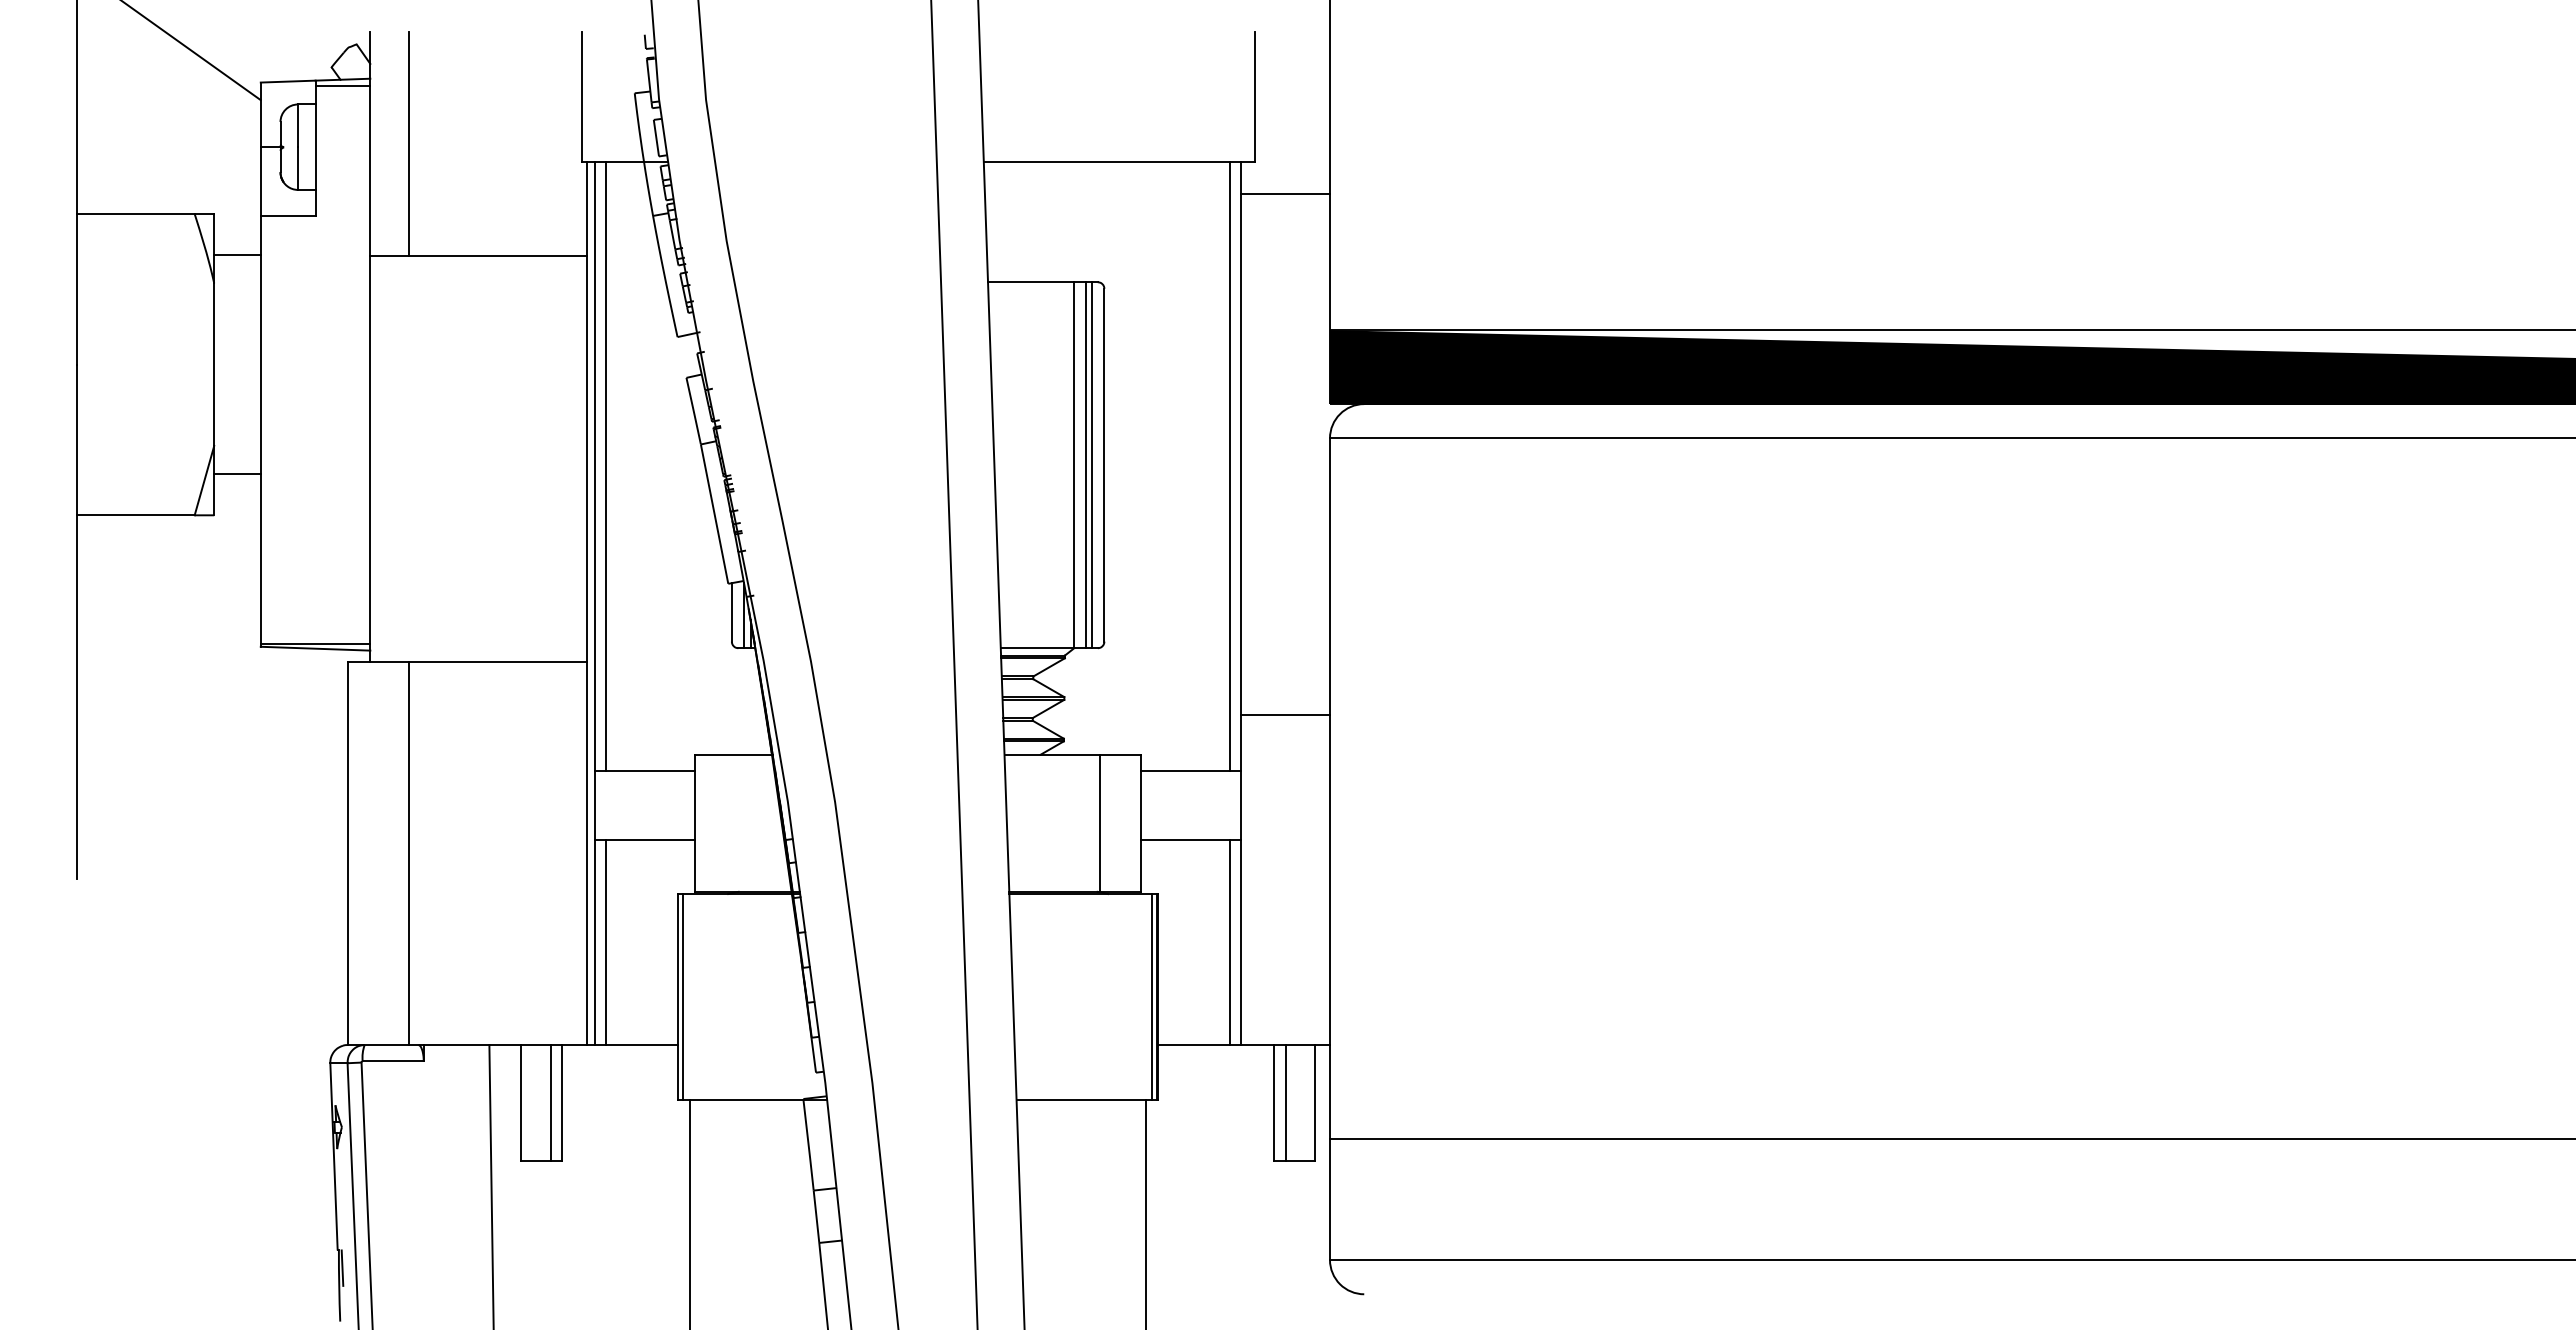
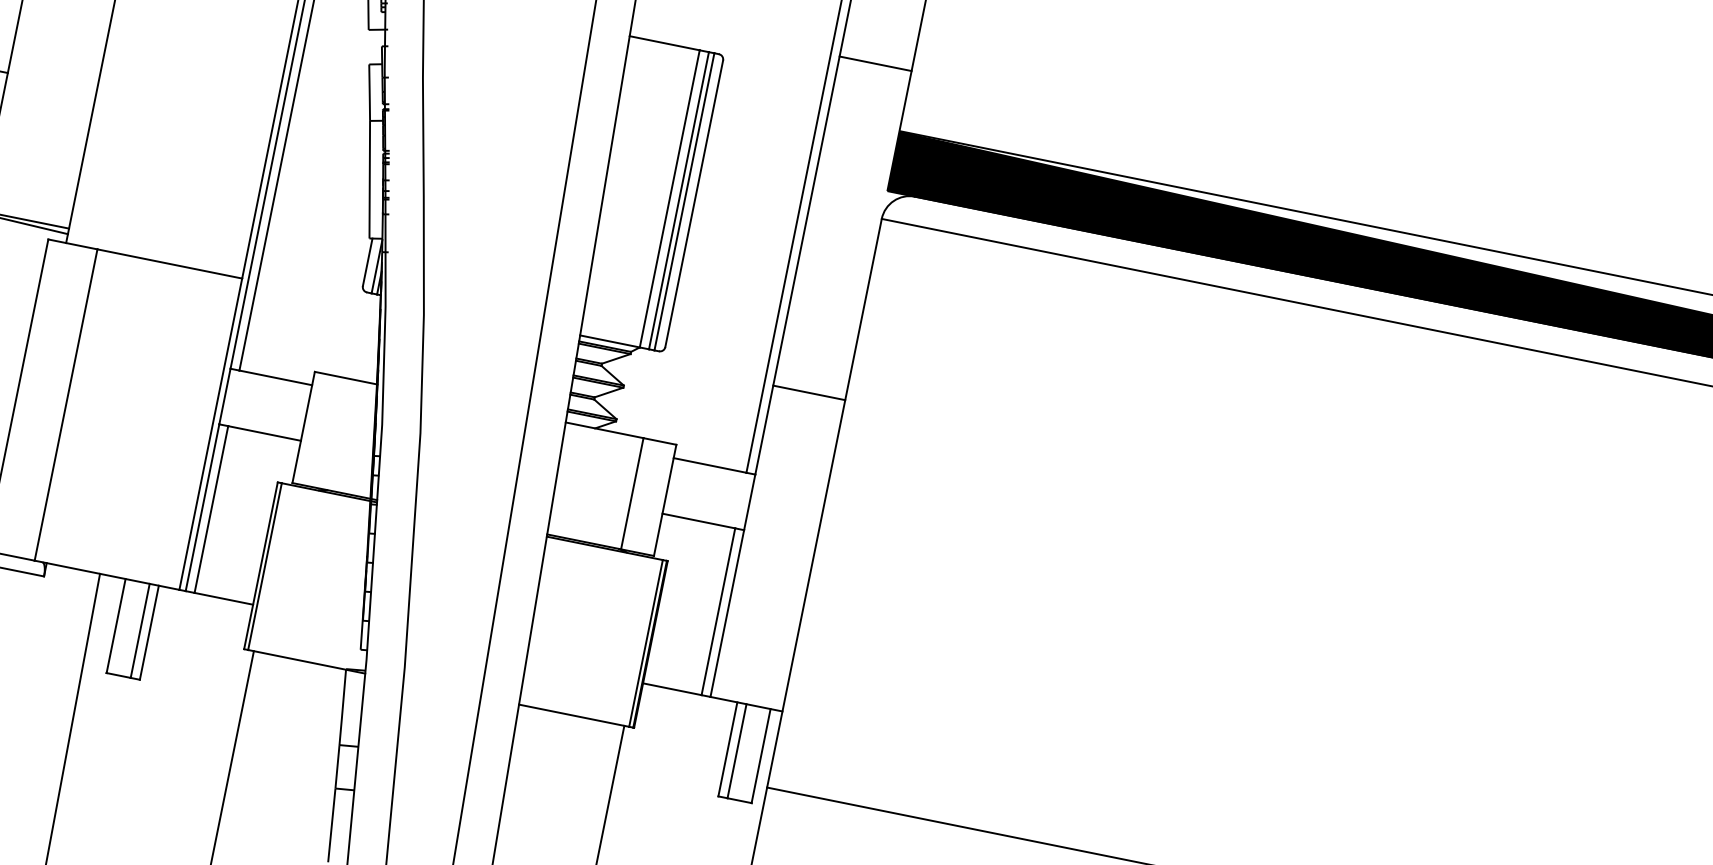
line: (1285, 194) -> (875, 64), moved
line: (1285, 714) -> (809, 392), moved

